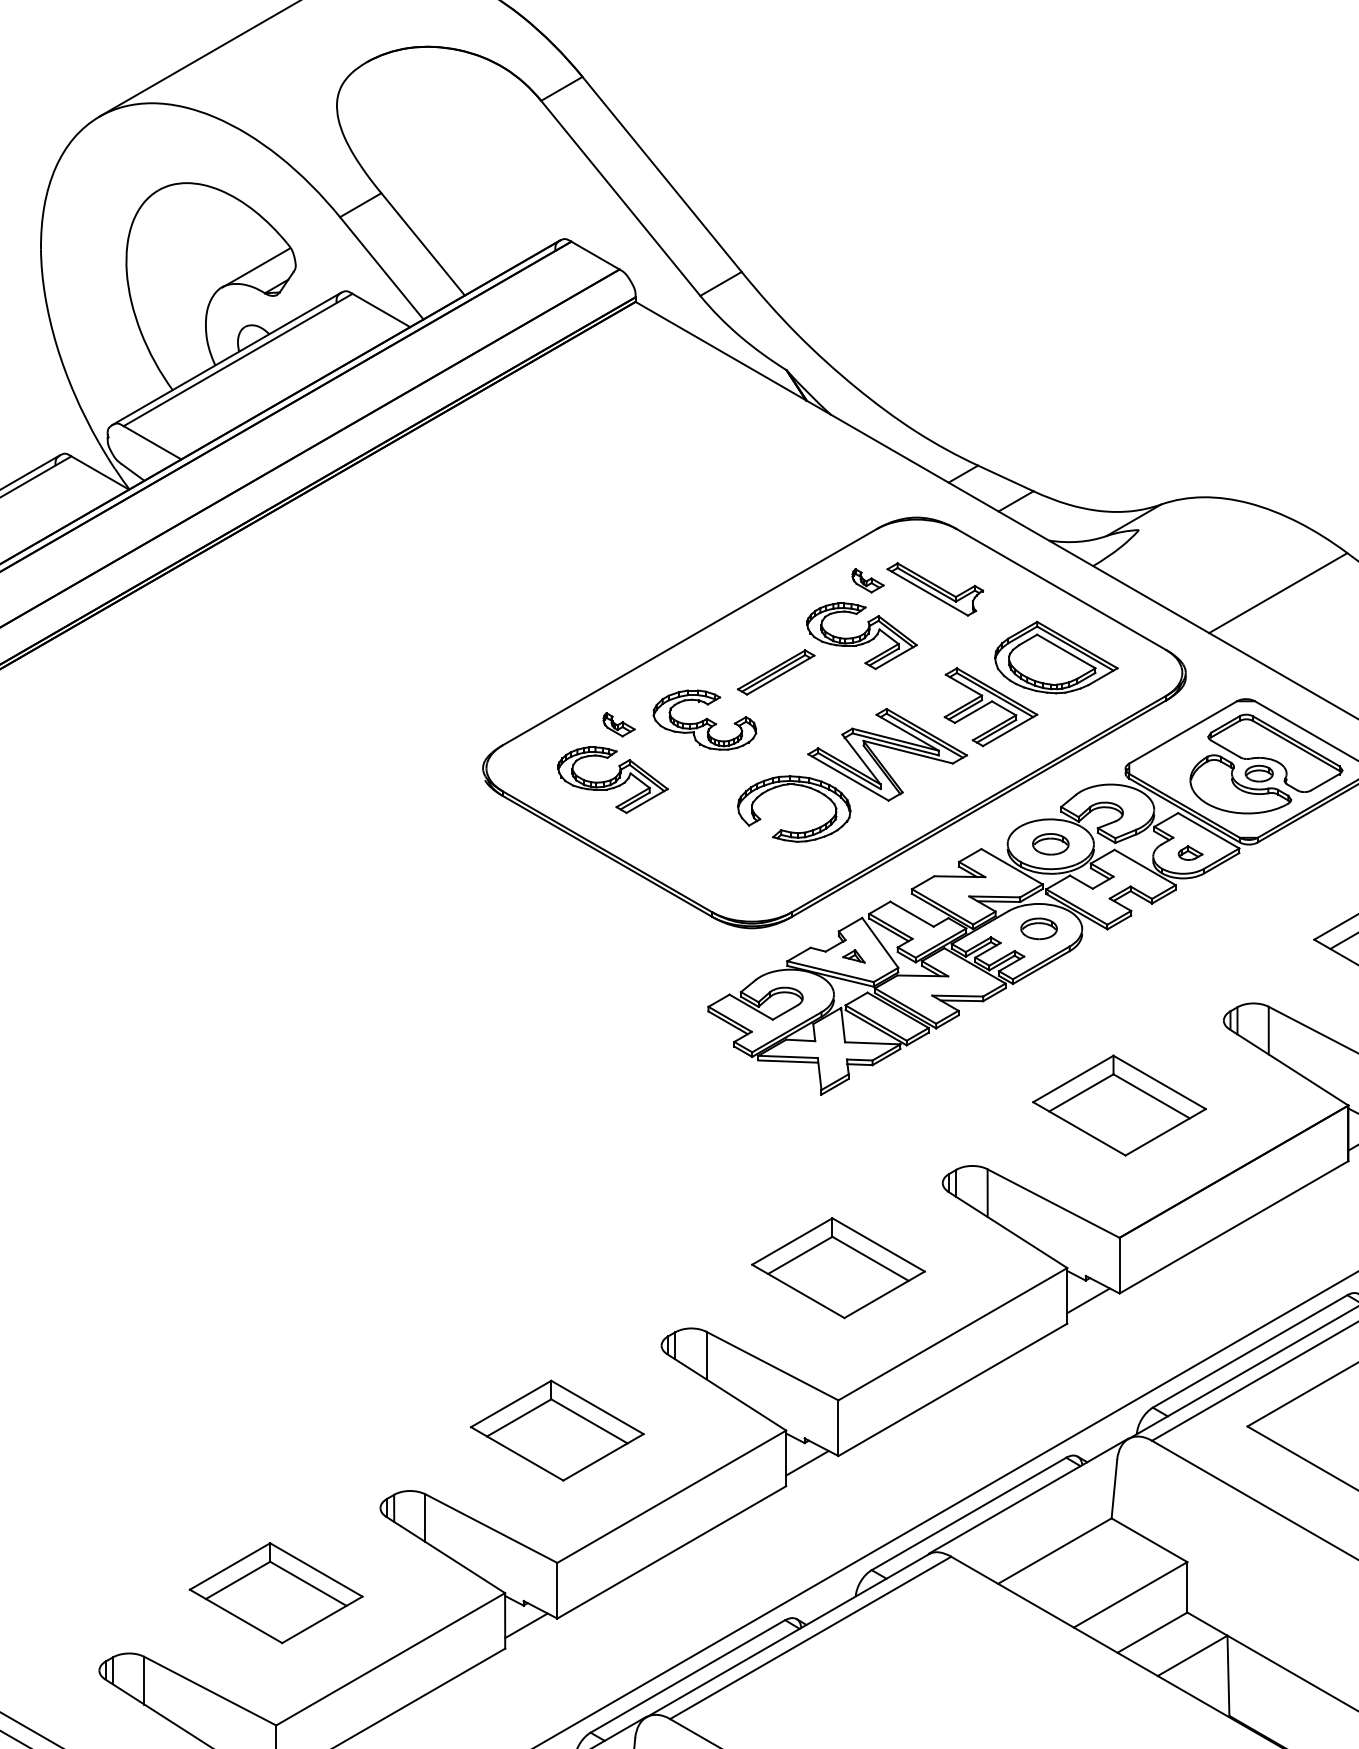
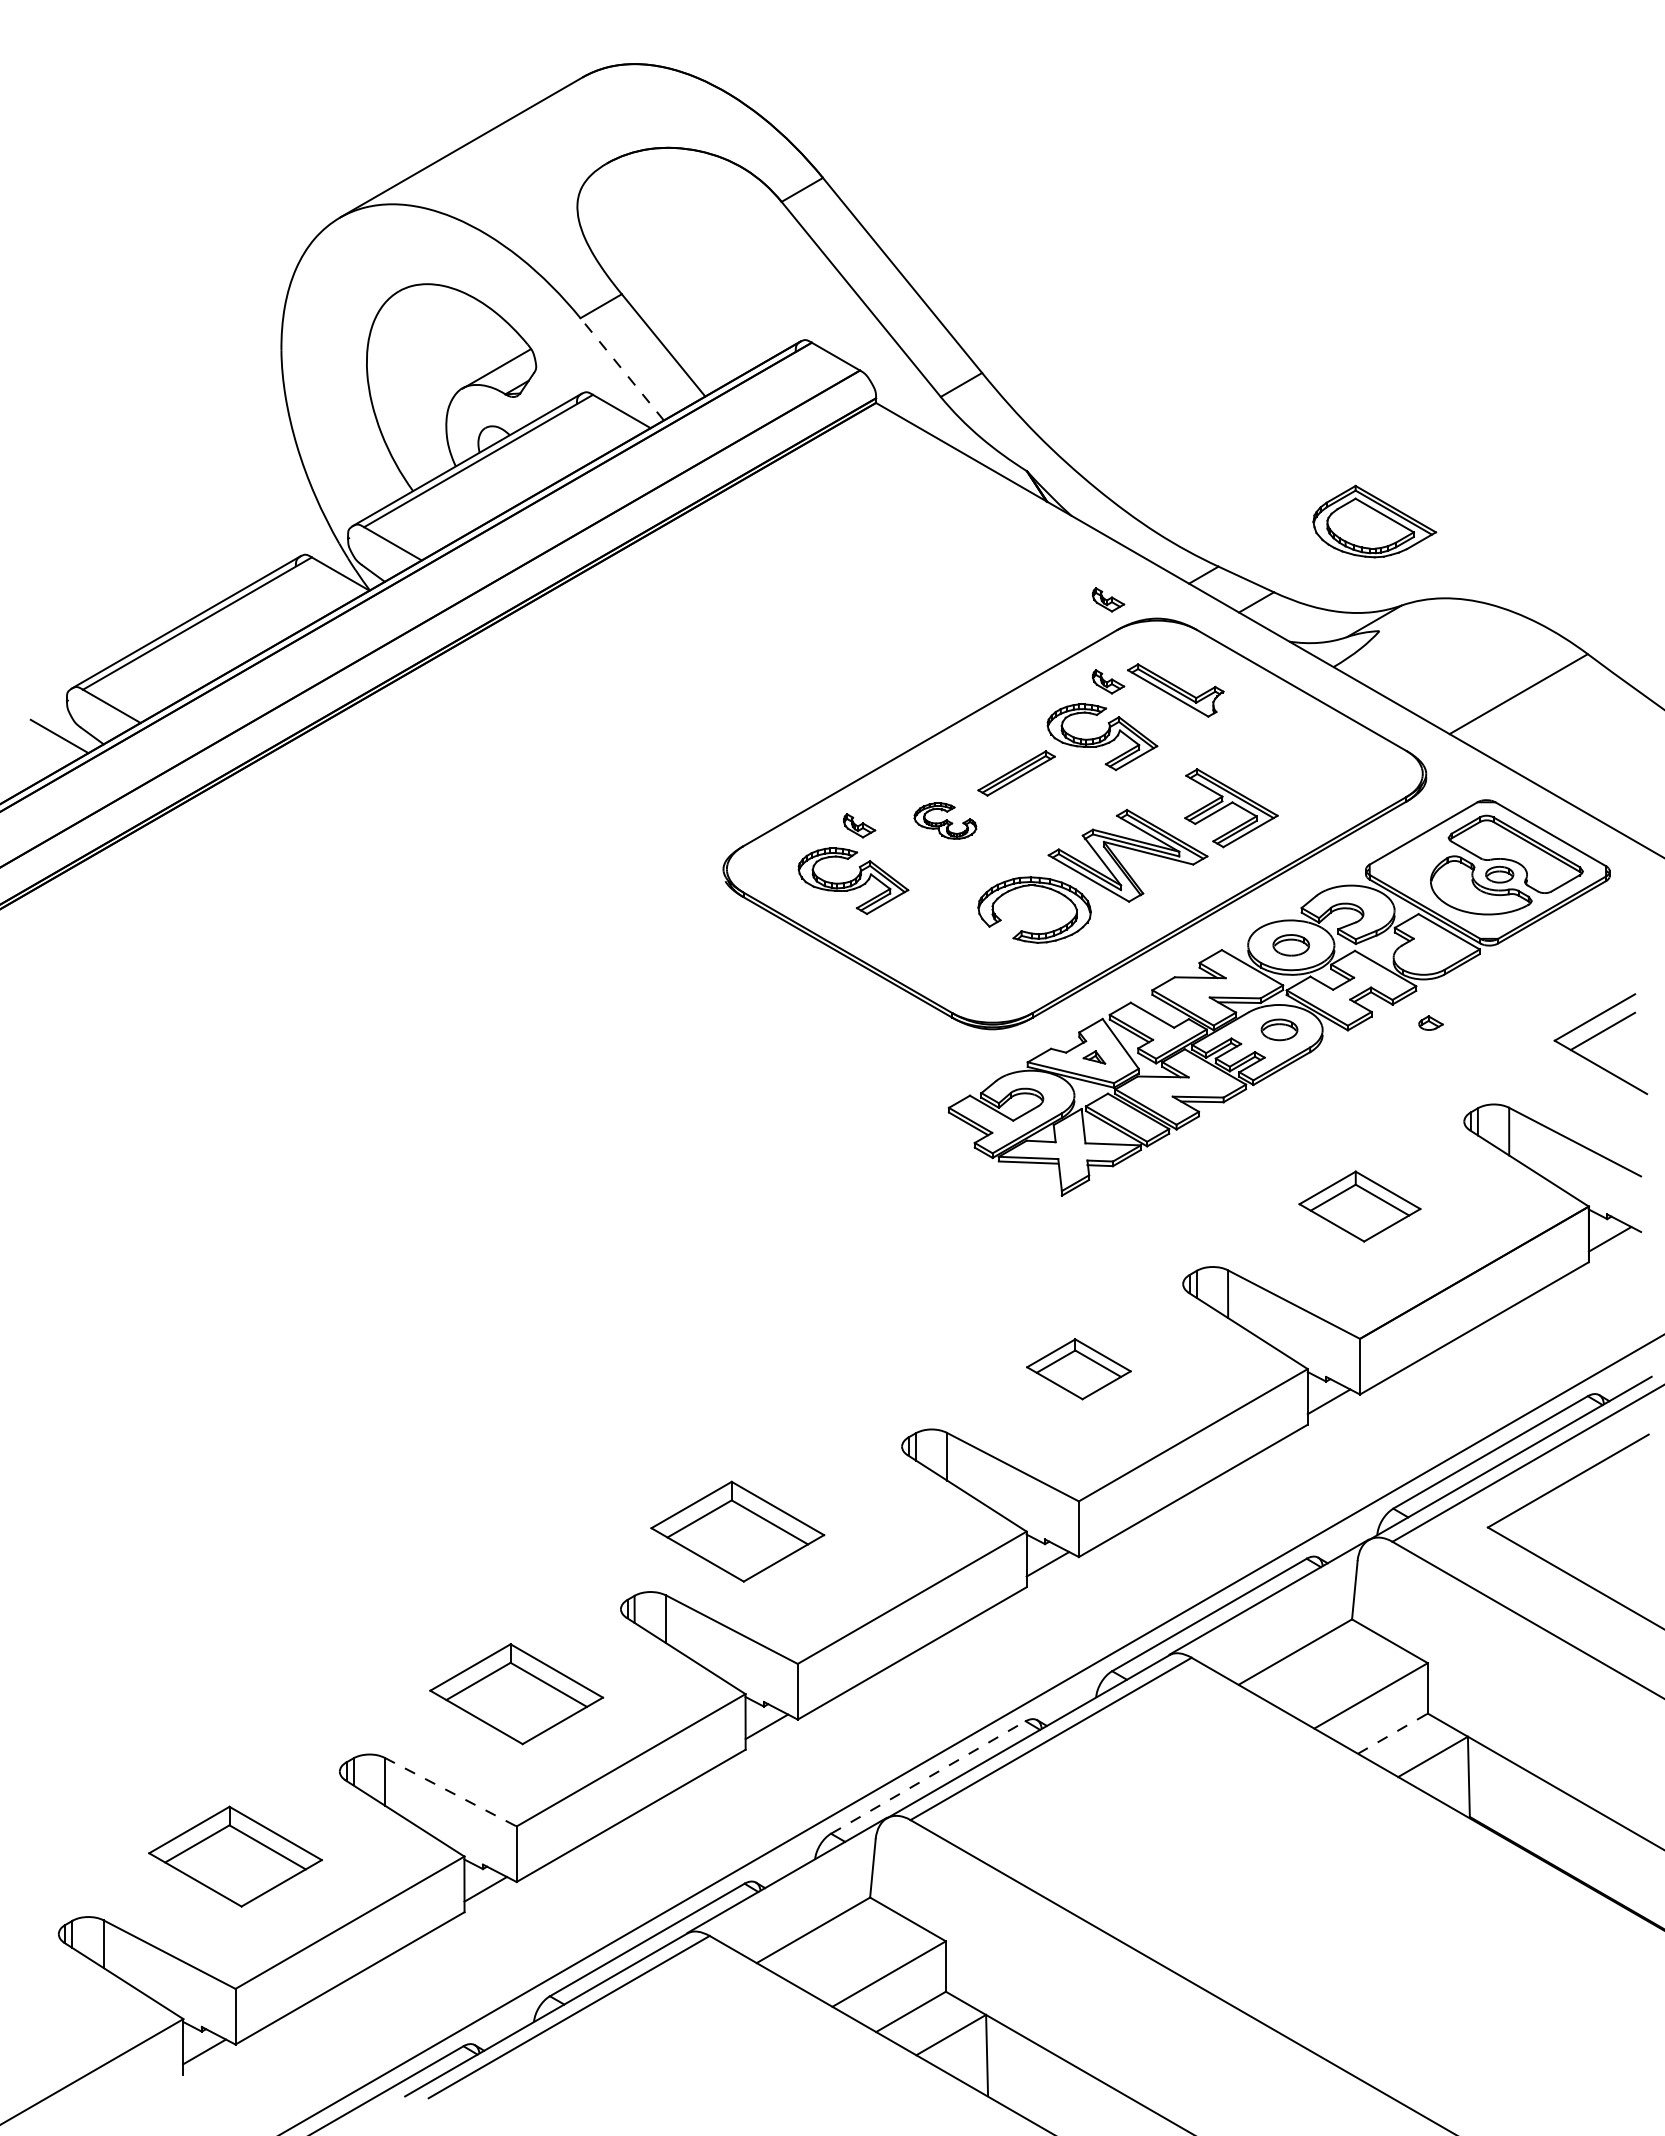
line: (381, 268) -> (621, 369), solid -> dashed
part: (868, 498) -> (1108, 599), added
part: (1056, 657) -> (1374, 521), moved
part: (705, 719) -> (945, 820), size x0.6
part: (1190, 852) -> (1430, 1022), moved
part: (1119, 1105) -> (1359, 1206), size x0.7
part: (838, 1268) -> (1078, 1369), size x0.6
part: (557, 1430) -> (737, 1531), moved
line: (1153, 1632) -> (1393, 1733), solid -> dashed
line: (688, 1676) -> (928, 1777), solid -> dashed
line: (211, 1691) -> (451, 1792), solid -> dashed

